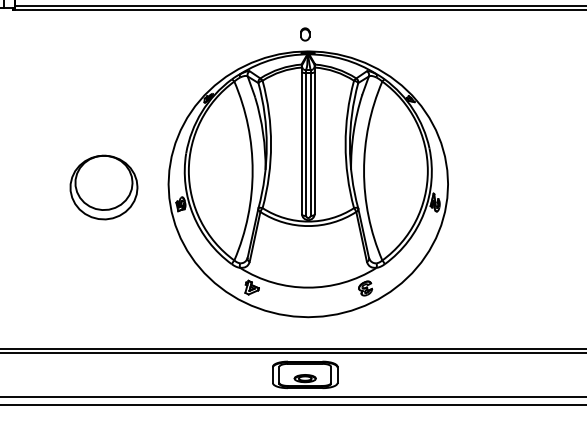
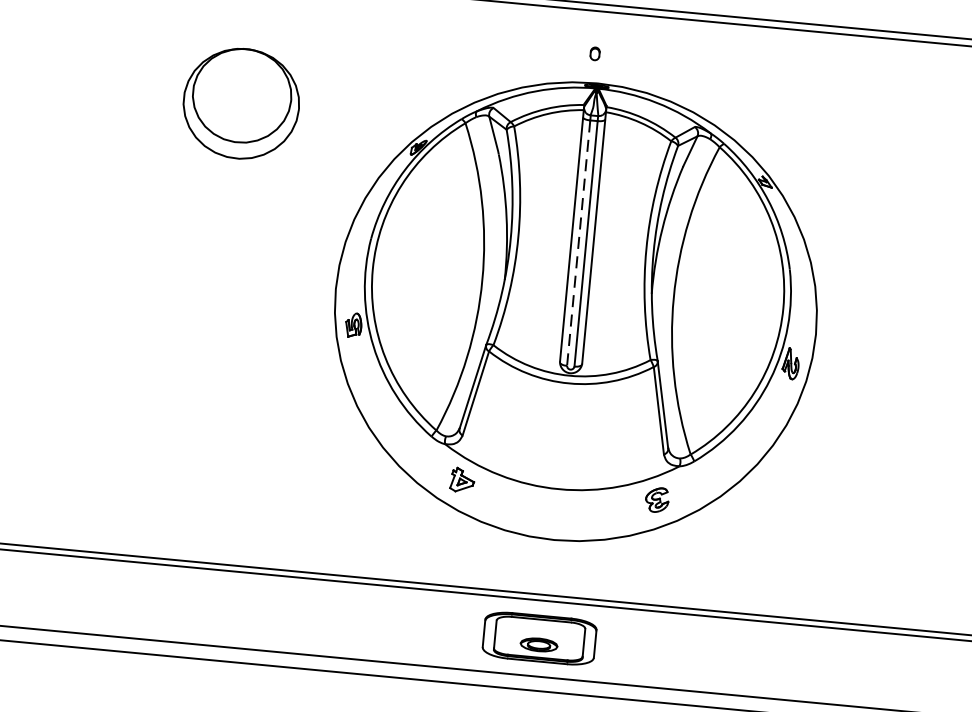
part: (305, 34) -> (595, 53), size x0.6
line: (306, 145) -> (579, 244), solid -> dashed
part: (103, 187) -> (240, 103), moved

